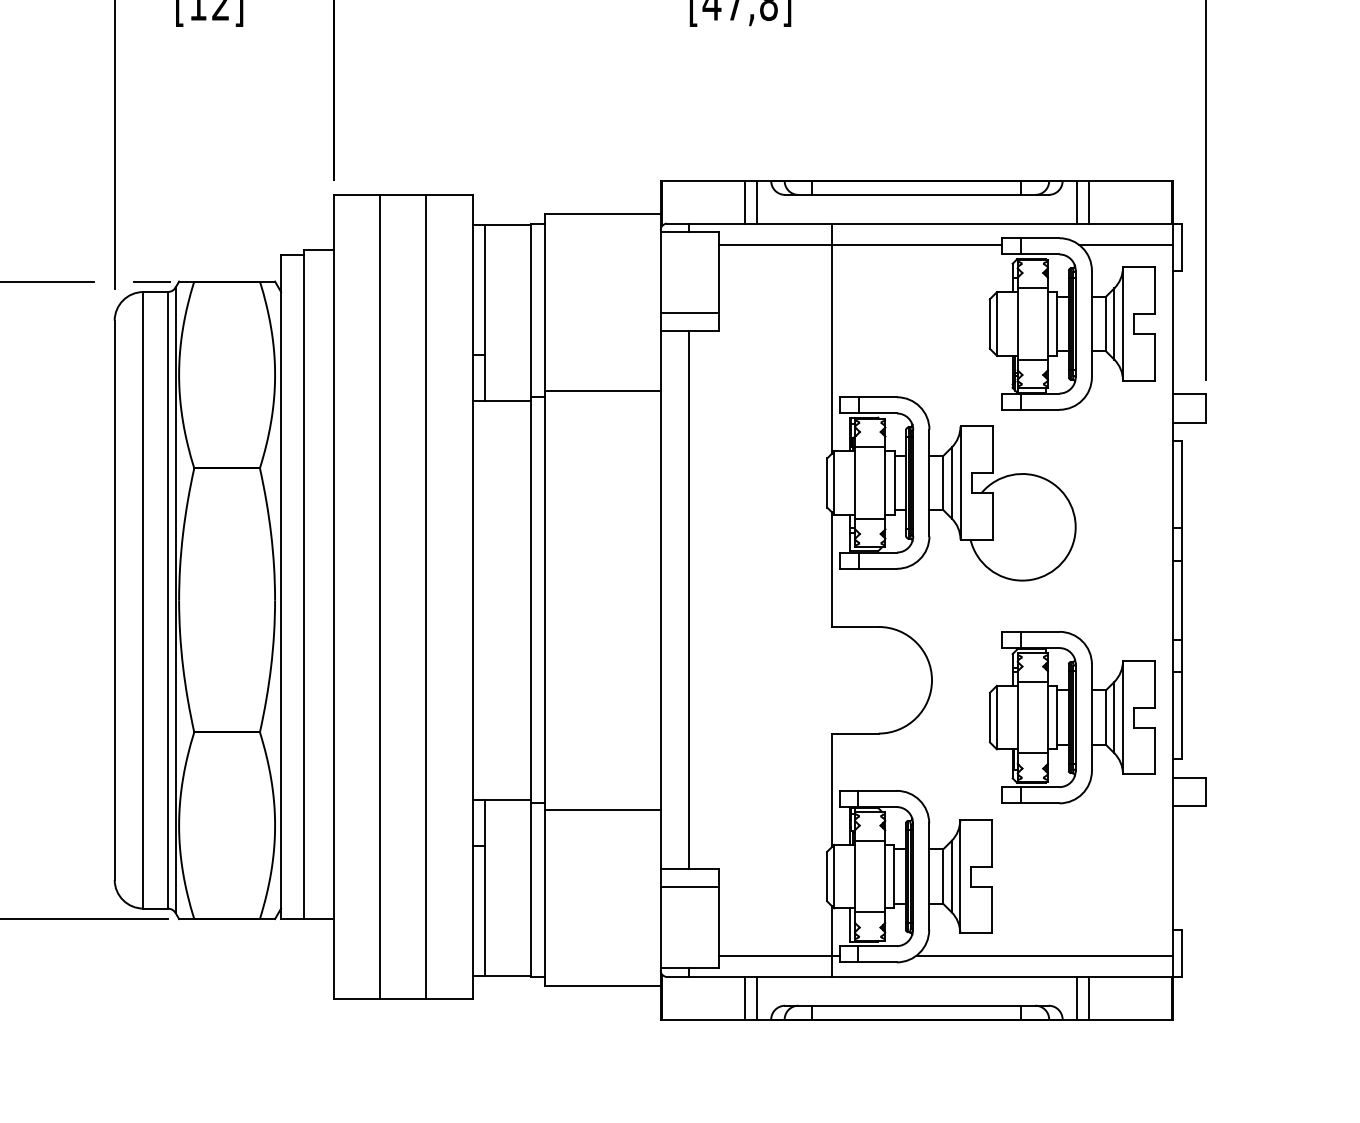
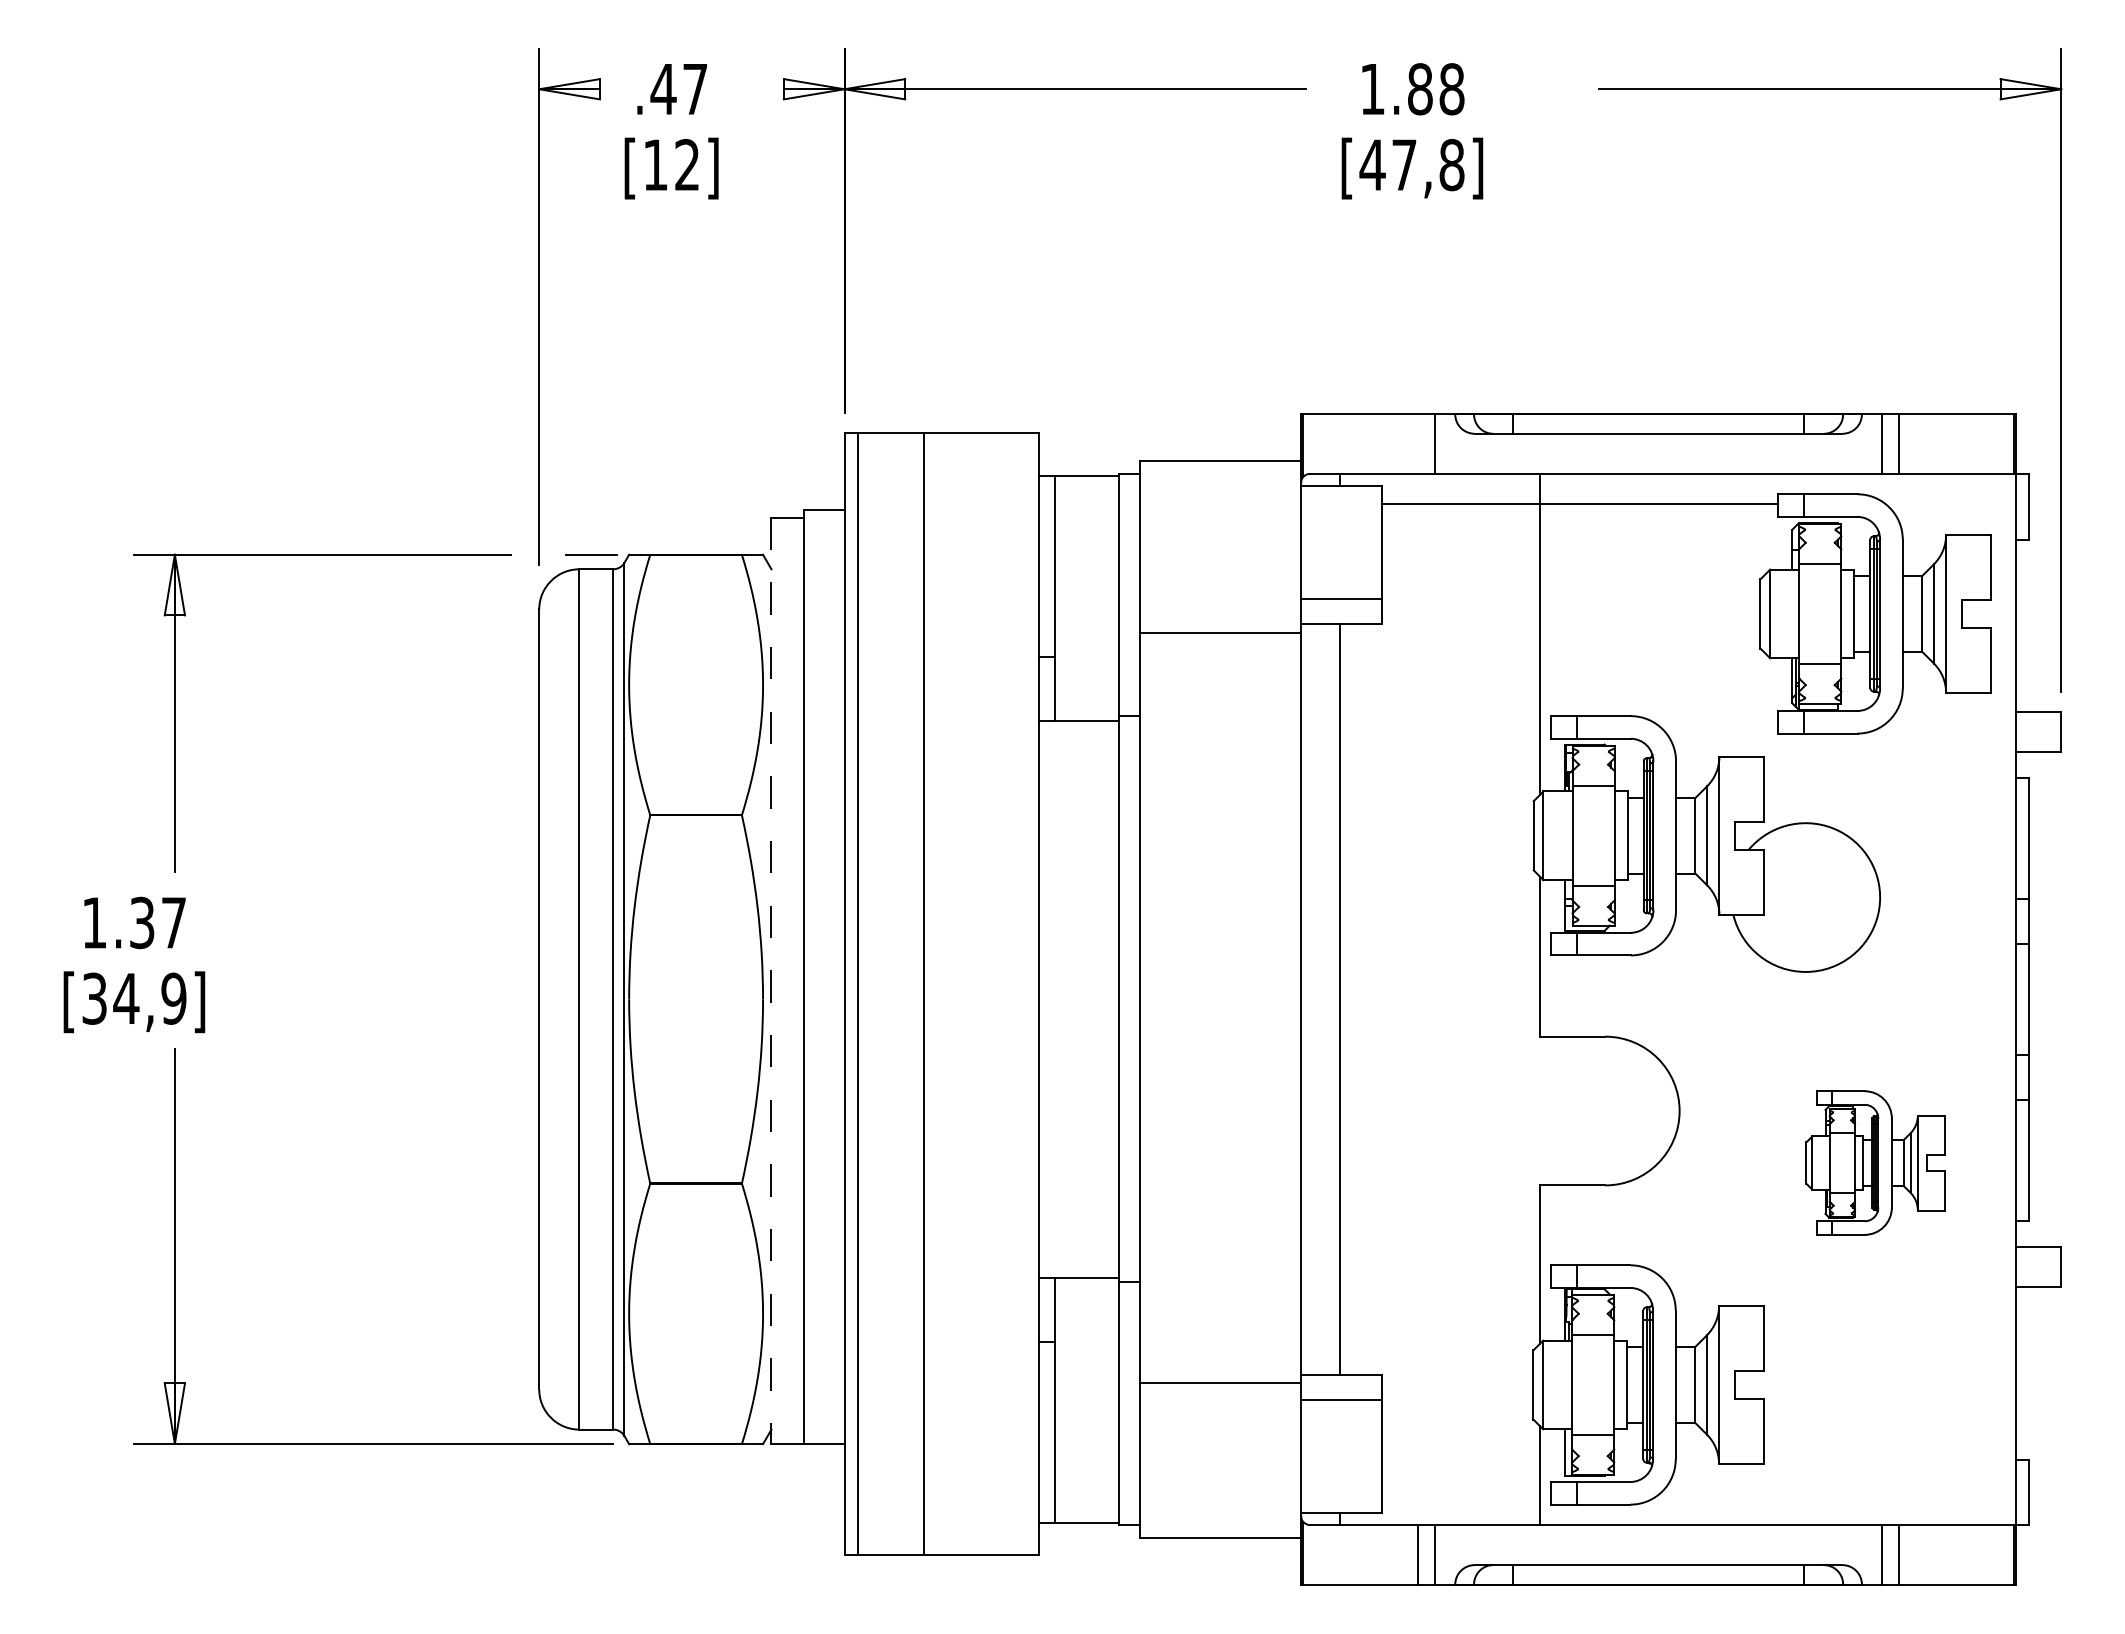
line: (744, 201) -> (1418, 443), removed
line: (1126, 244) -> (1950, 503), removed
line: (602, 390) -> (1220, 632), moved
line: (281, 587) -> (771, 981), solid -> dashed
line: (380, 596) -> (858, 994), moved
line: (425, 596) -> (923, 994), moved
part: (1072, 717) -> (1875, 1162), size x0.6
line: (602, 810) -> (1220, 1383), moved
line: (779, 955) -> (1466, 1495), removed
line: (1044, 955) -> (1836, 1495), removed

